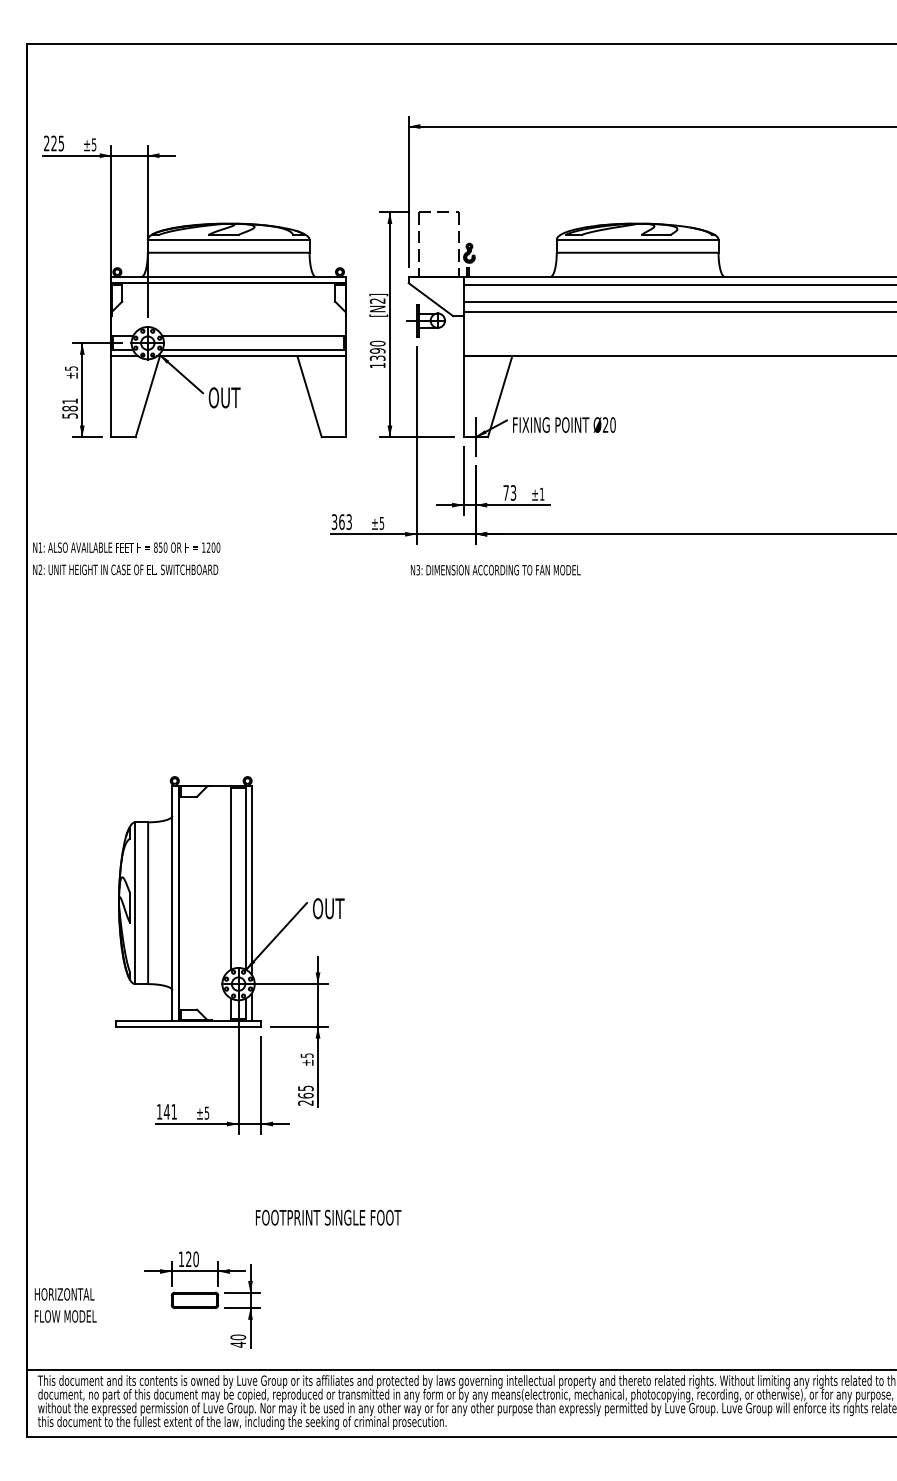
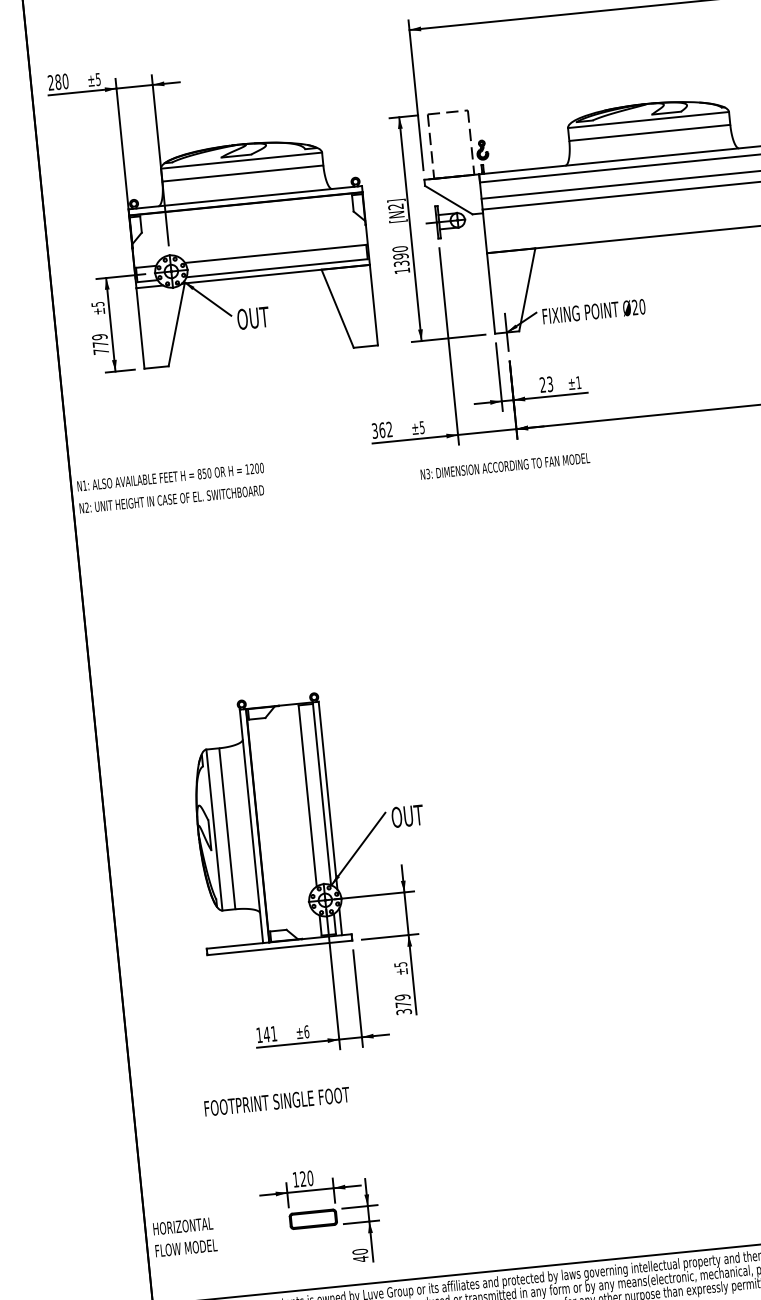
text: (57, 143) -> (61, 81), 225 -> 280
text: (70, 408) -> (100, 344), 581 -> 779
text: (505, 492) -> (542, 384), 73 -> 23
text: (348, 521) -> (388, 429), 363 -> 362
text: (495, 570) -> (505, 466), moved
text: (305, 1095) -> (403, 1004), 265 -> 379
text: (206, 1112) -> (306, 1031), ±5 -> ±6
text: (328, 1217) -> (277, 1101), moved

